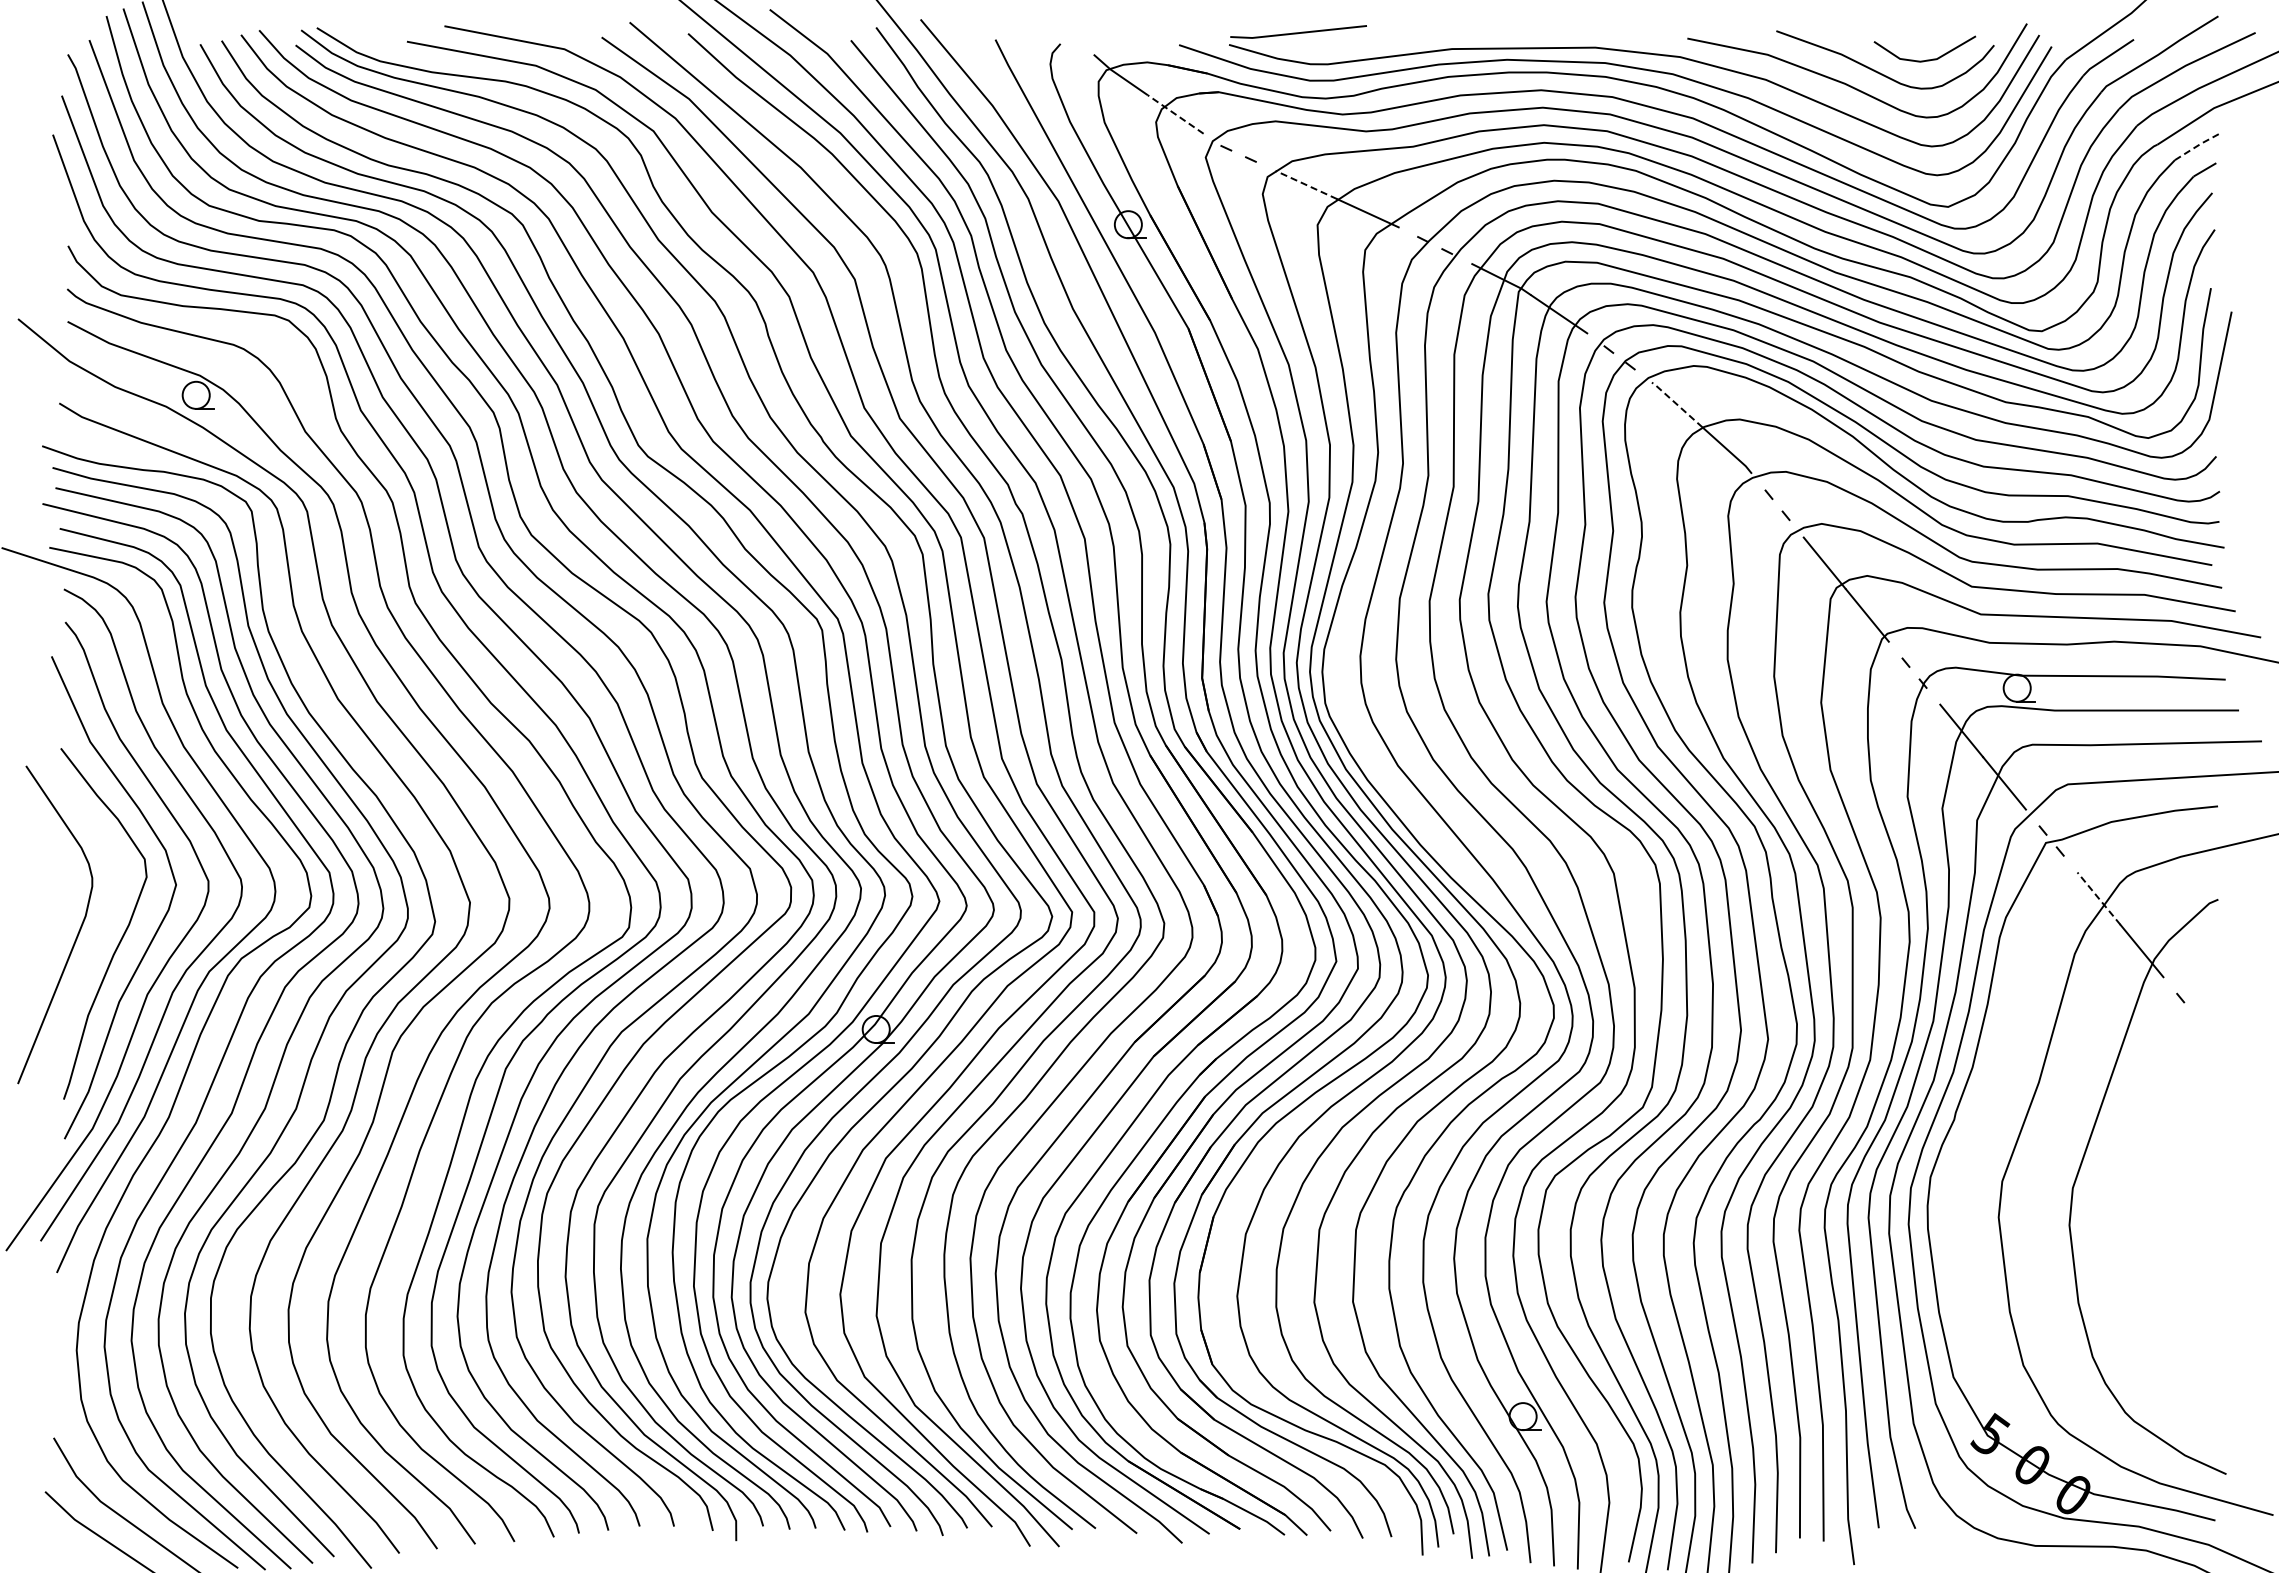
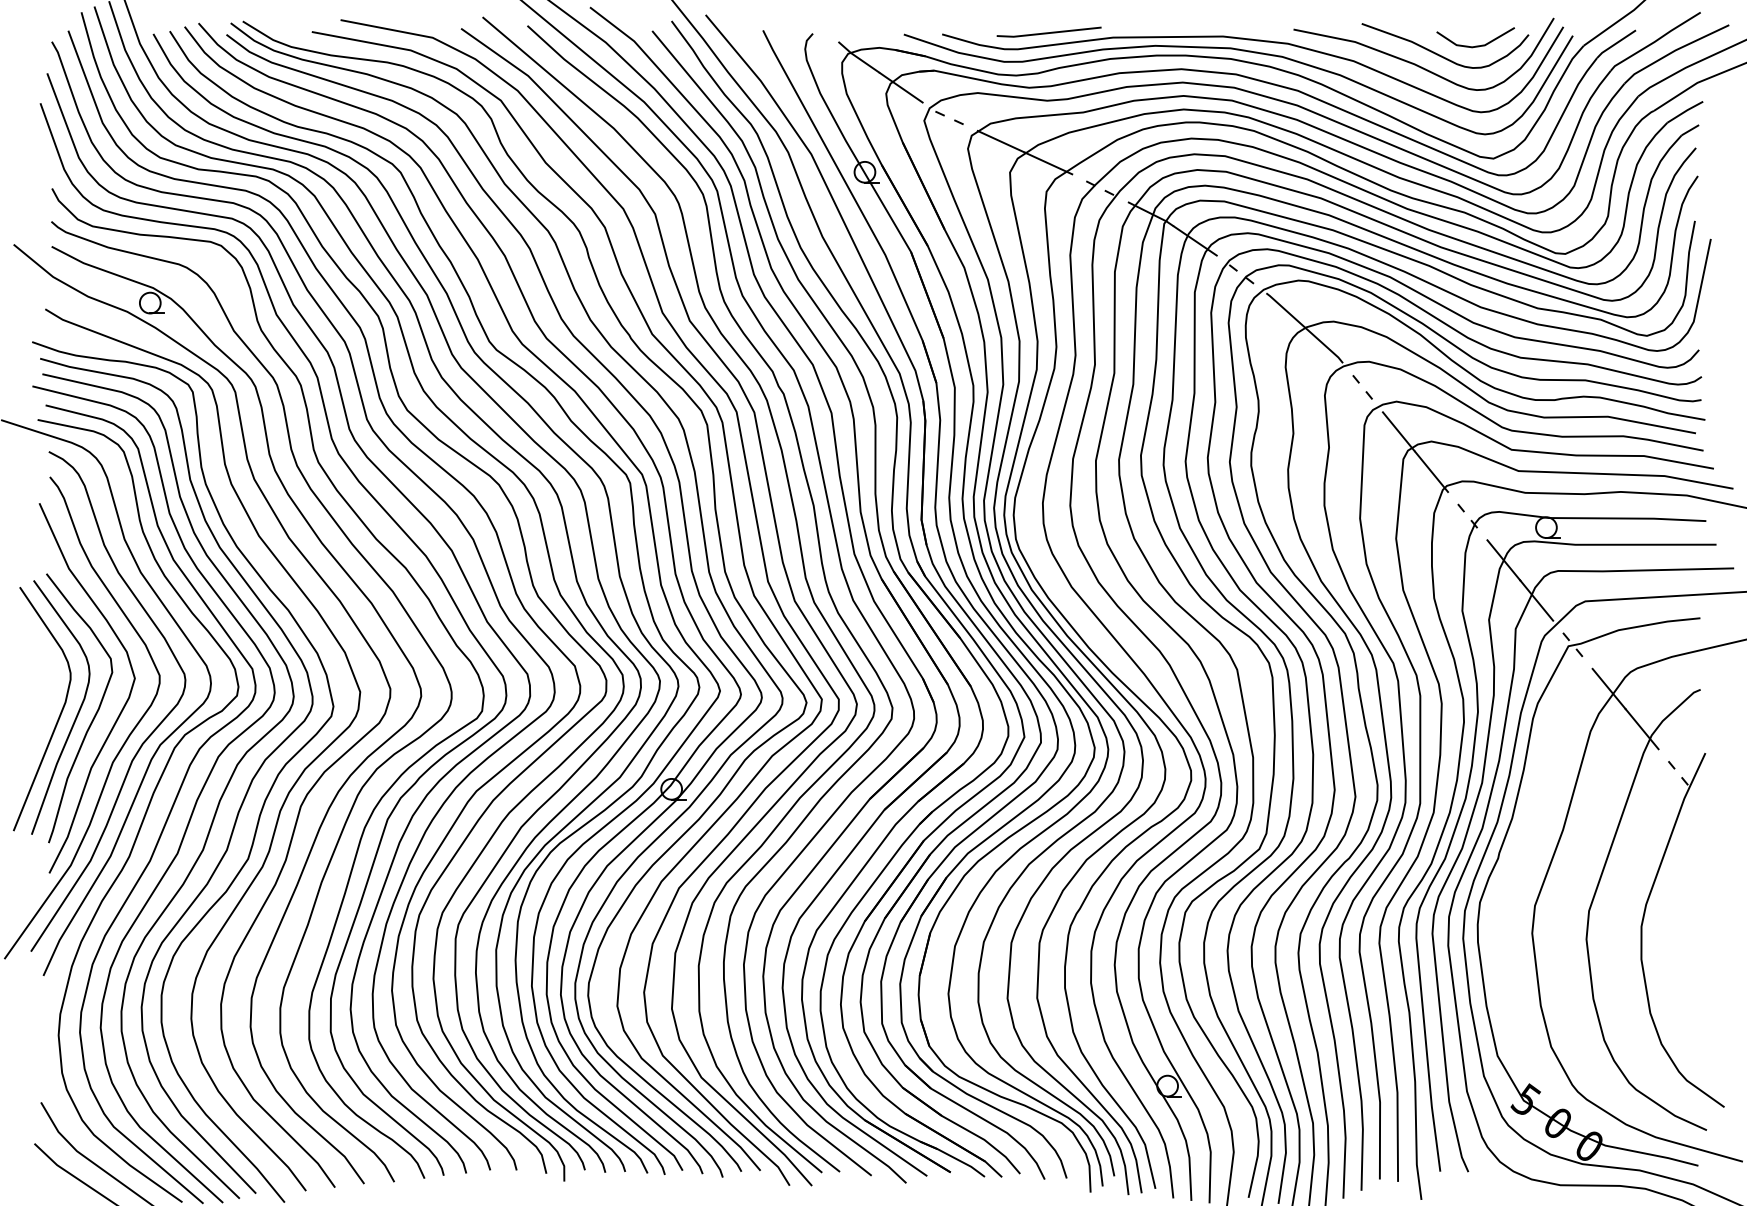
line: (1298, 32) -> (1049, 32), moved
line: (1175, 114) -> (901, 87), dashed -> solid
line: (2198, 145) -> (1685, 111), dashed -> solid
line: (1306, 184) -> (1001, 141), dashed -> solid
line: (1676, 404) -> (1285, 310), dashed -> solid
line: (2098, 898) -> (1608, 688), dashed -> solid
curve: (100, 931) -> (76, 714), added
part: (2144, 1199) -> (1644, 919), added

